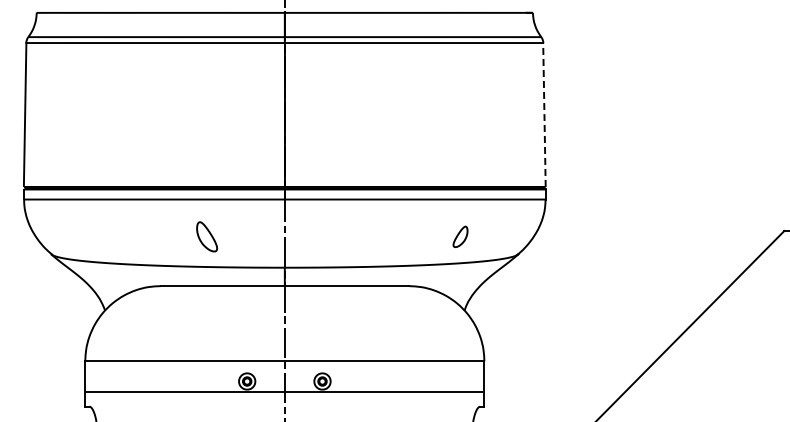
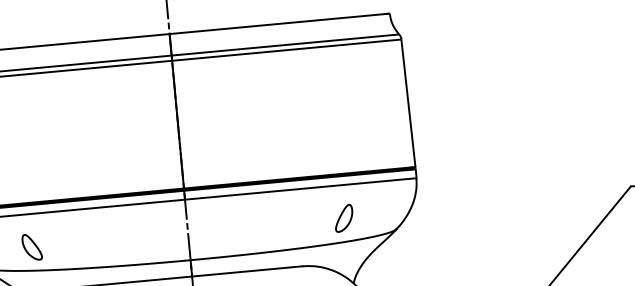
line: (544, 114) -> (408, 102), dashed -> solid
part: (206, 236) -> (31, 247), moved
part: (460, 236) -> (343, 218), size x1.43

